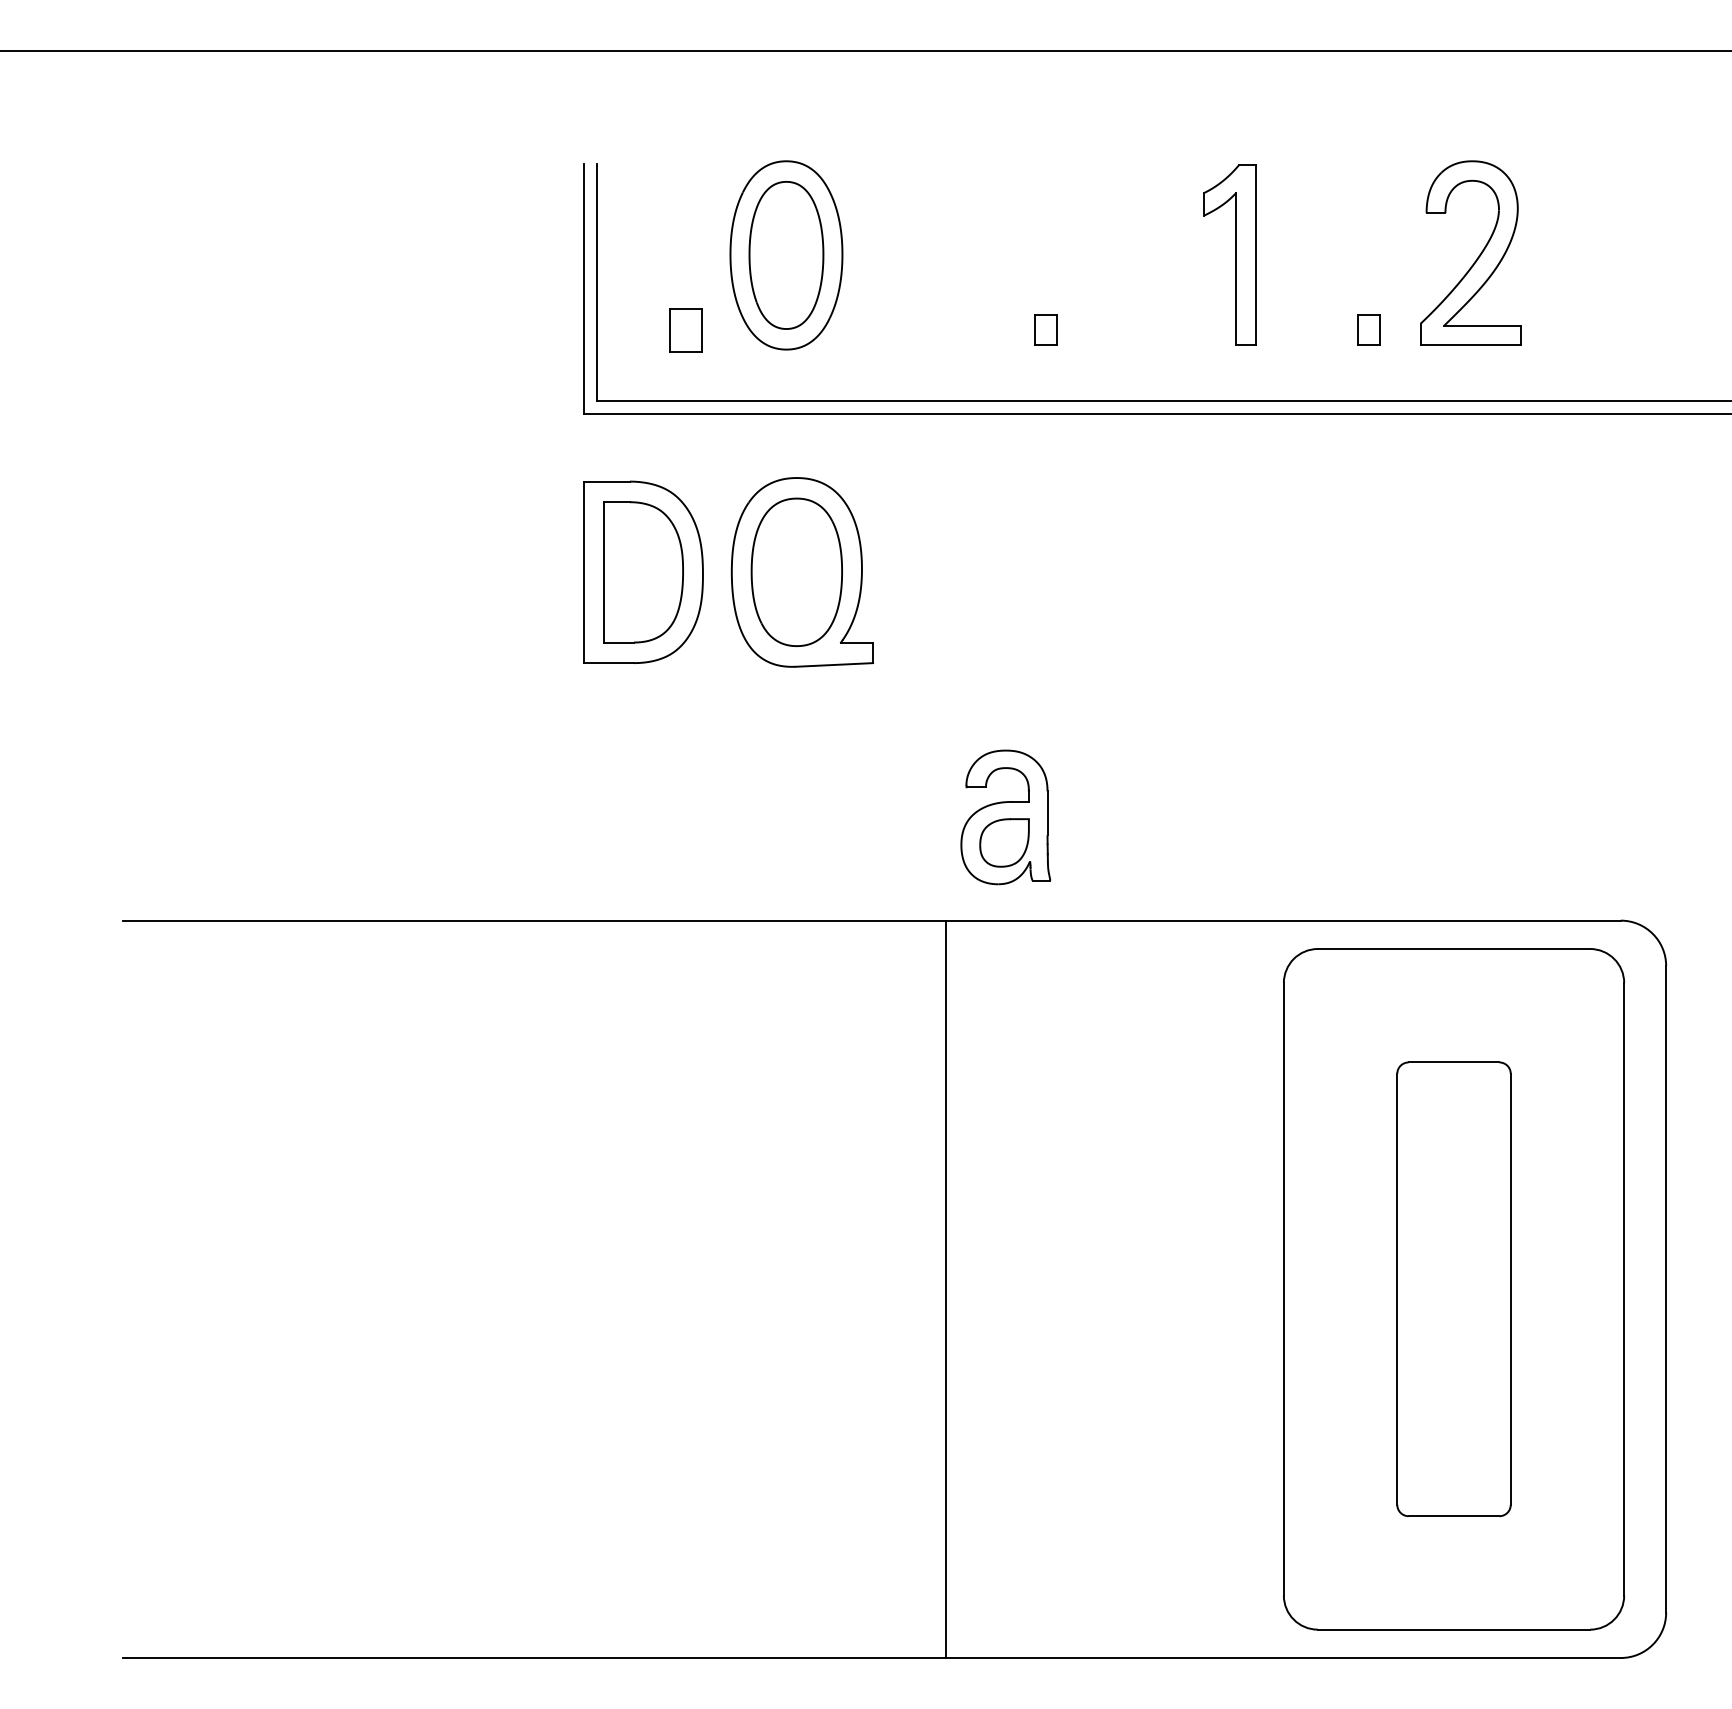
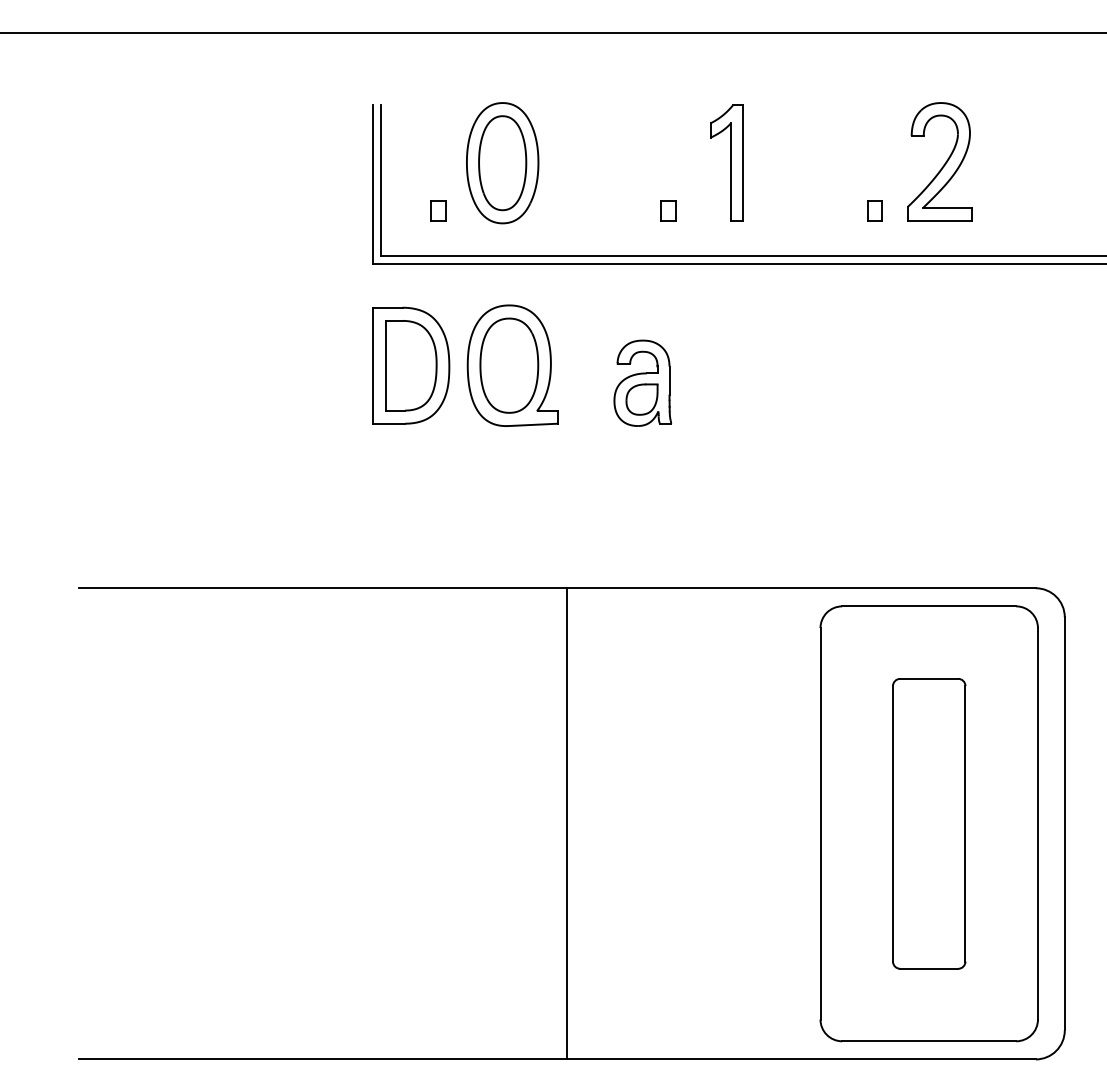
part: (1229, 254) -> (726, 162), moved
part: (686, 329) -> (438, 210), size x0.71
part: (1005, 816) -> (642, 382), moved
line: (945, 1288) -> (566, 823), moved

